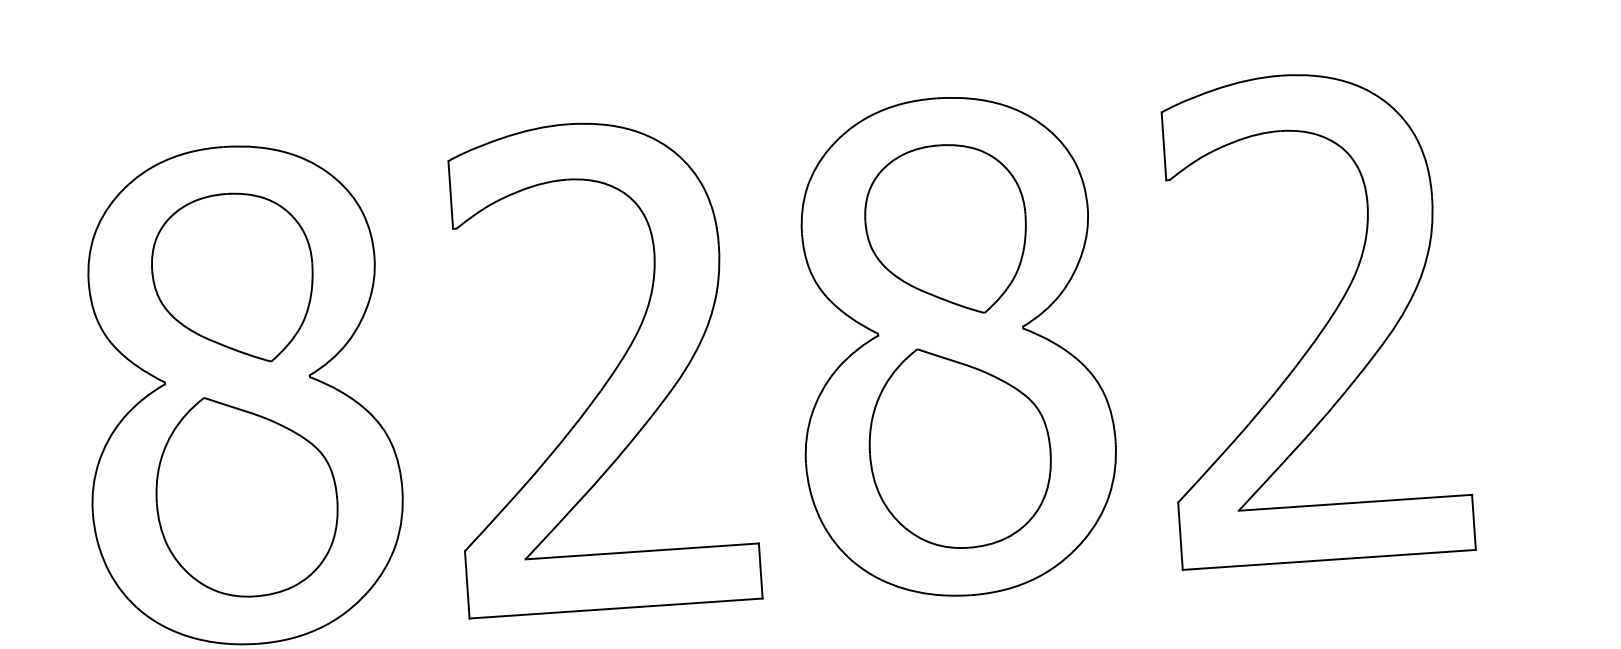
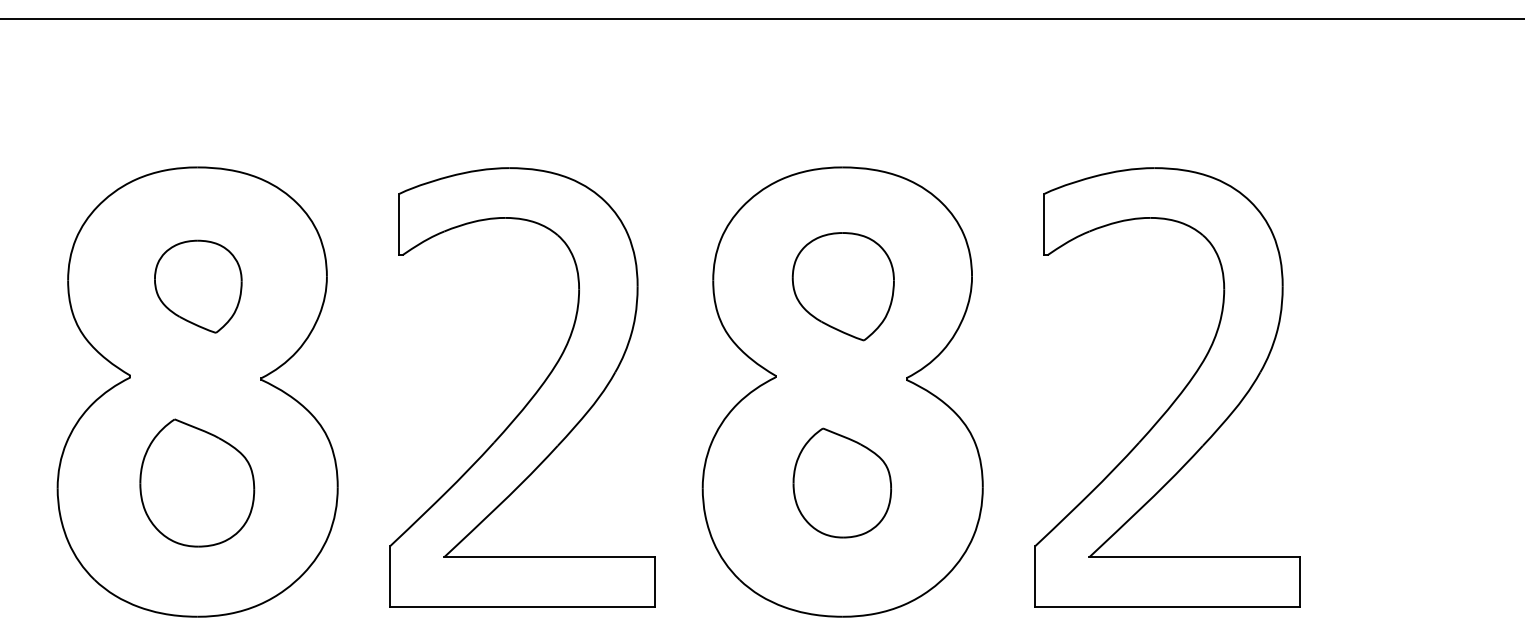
part: (946, 230) -> (843, 286), size x0.7
part: (233, 278) -> (198, 286), size x0.6
part: (960, 446) -> (842, 482), size x0.6
part: (246, 495) -> (197, 482), size x0.7

